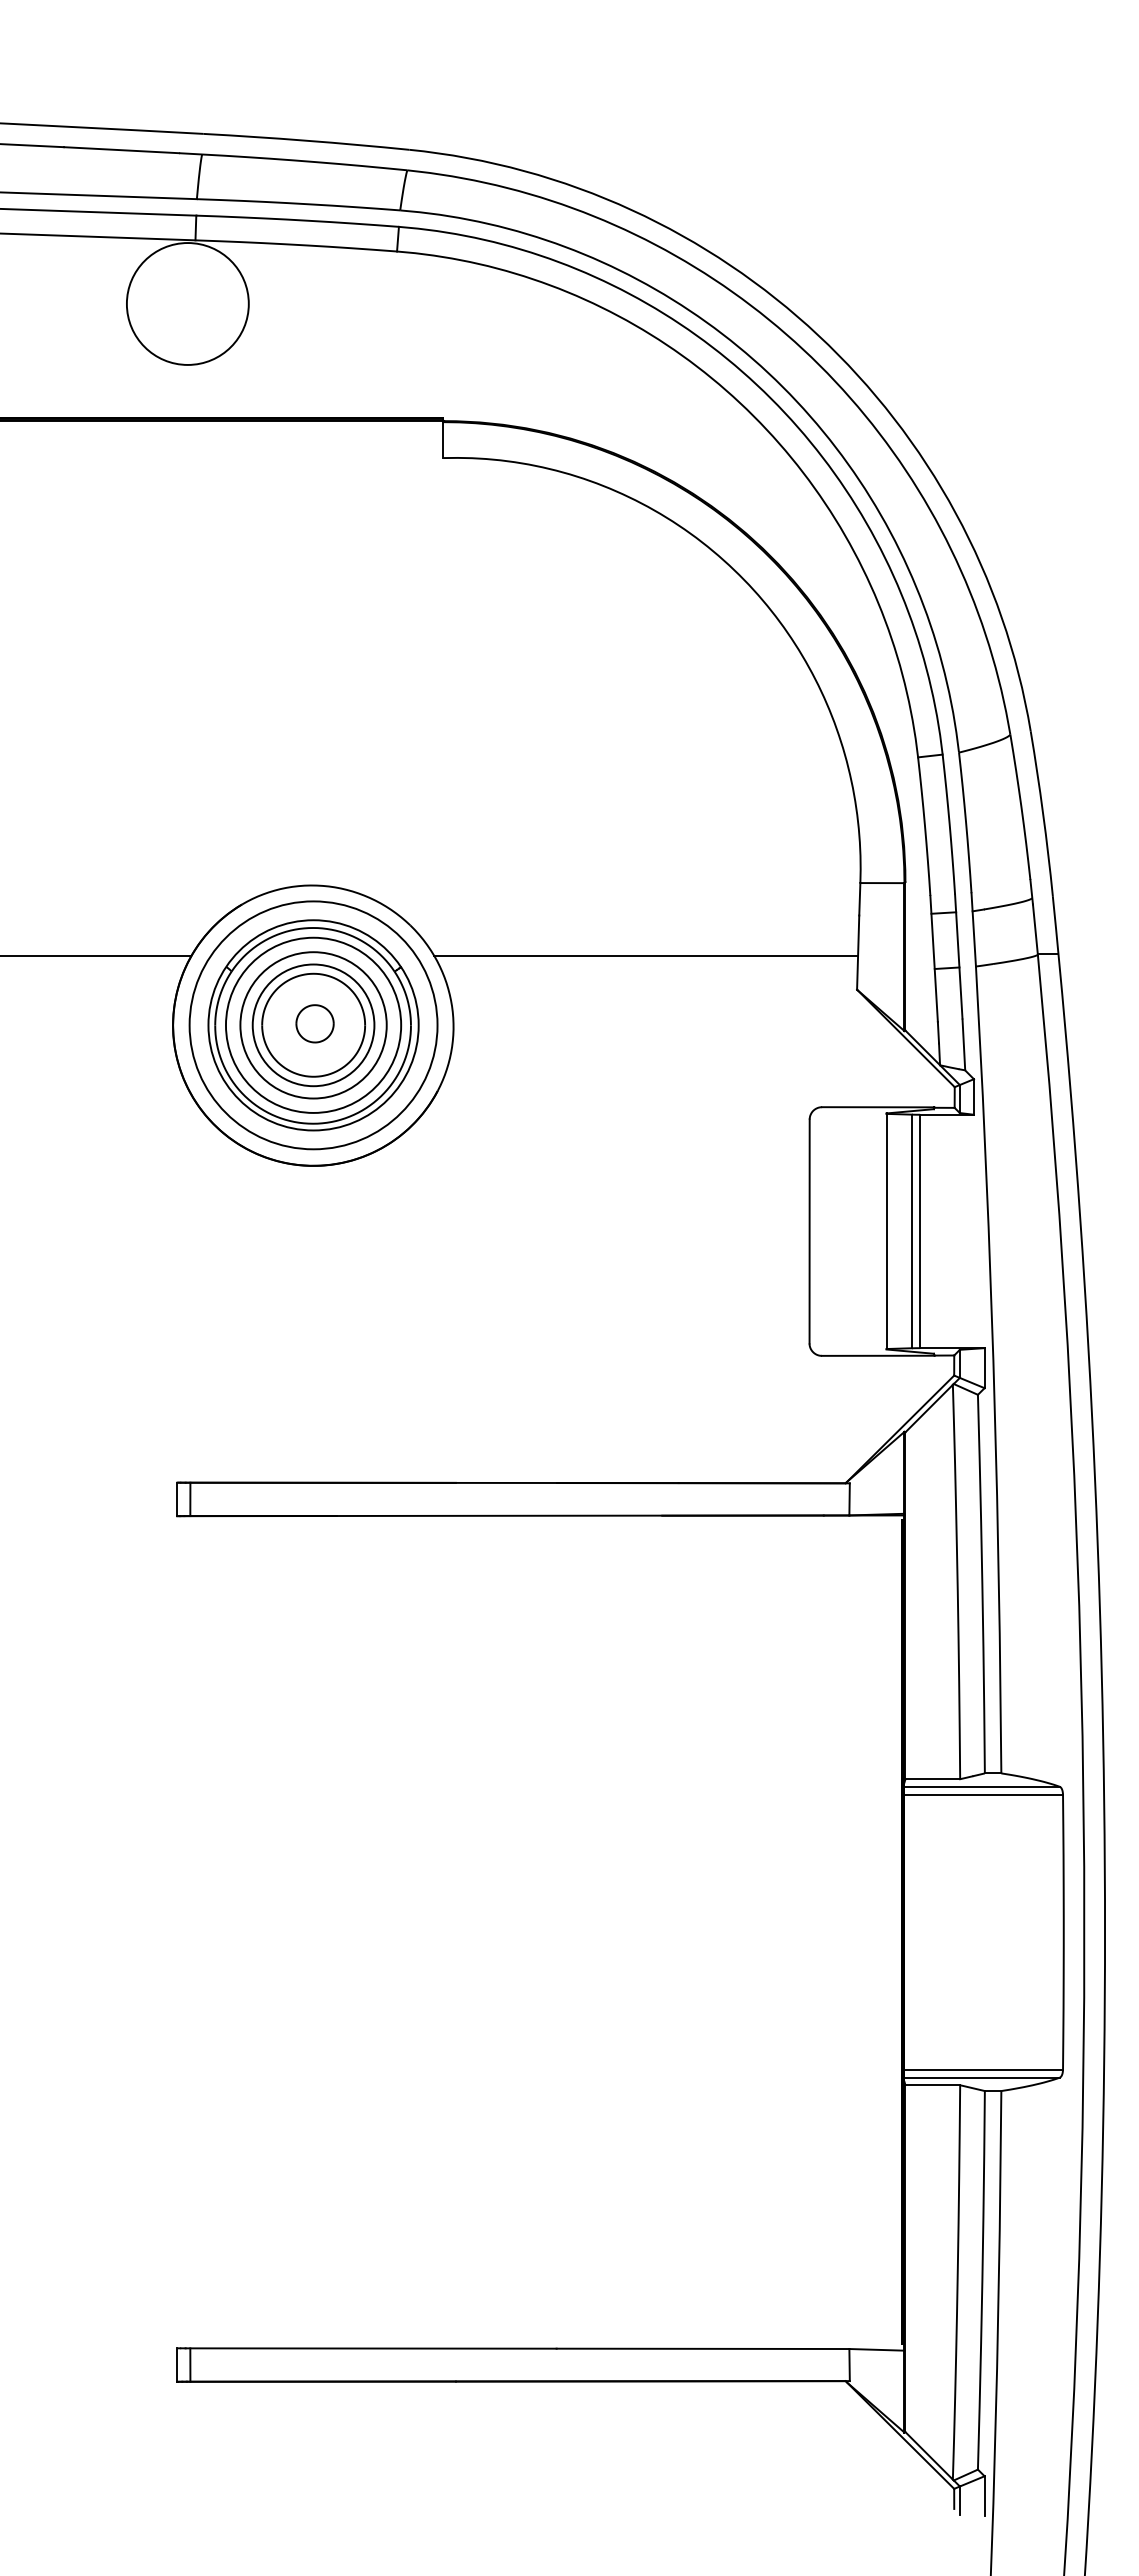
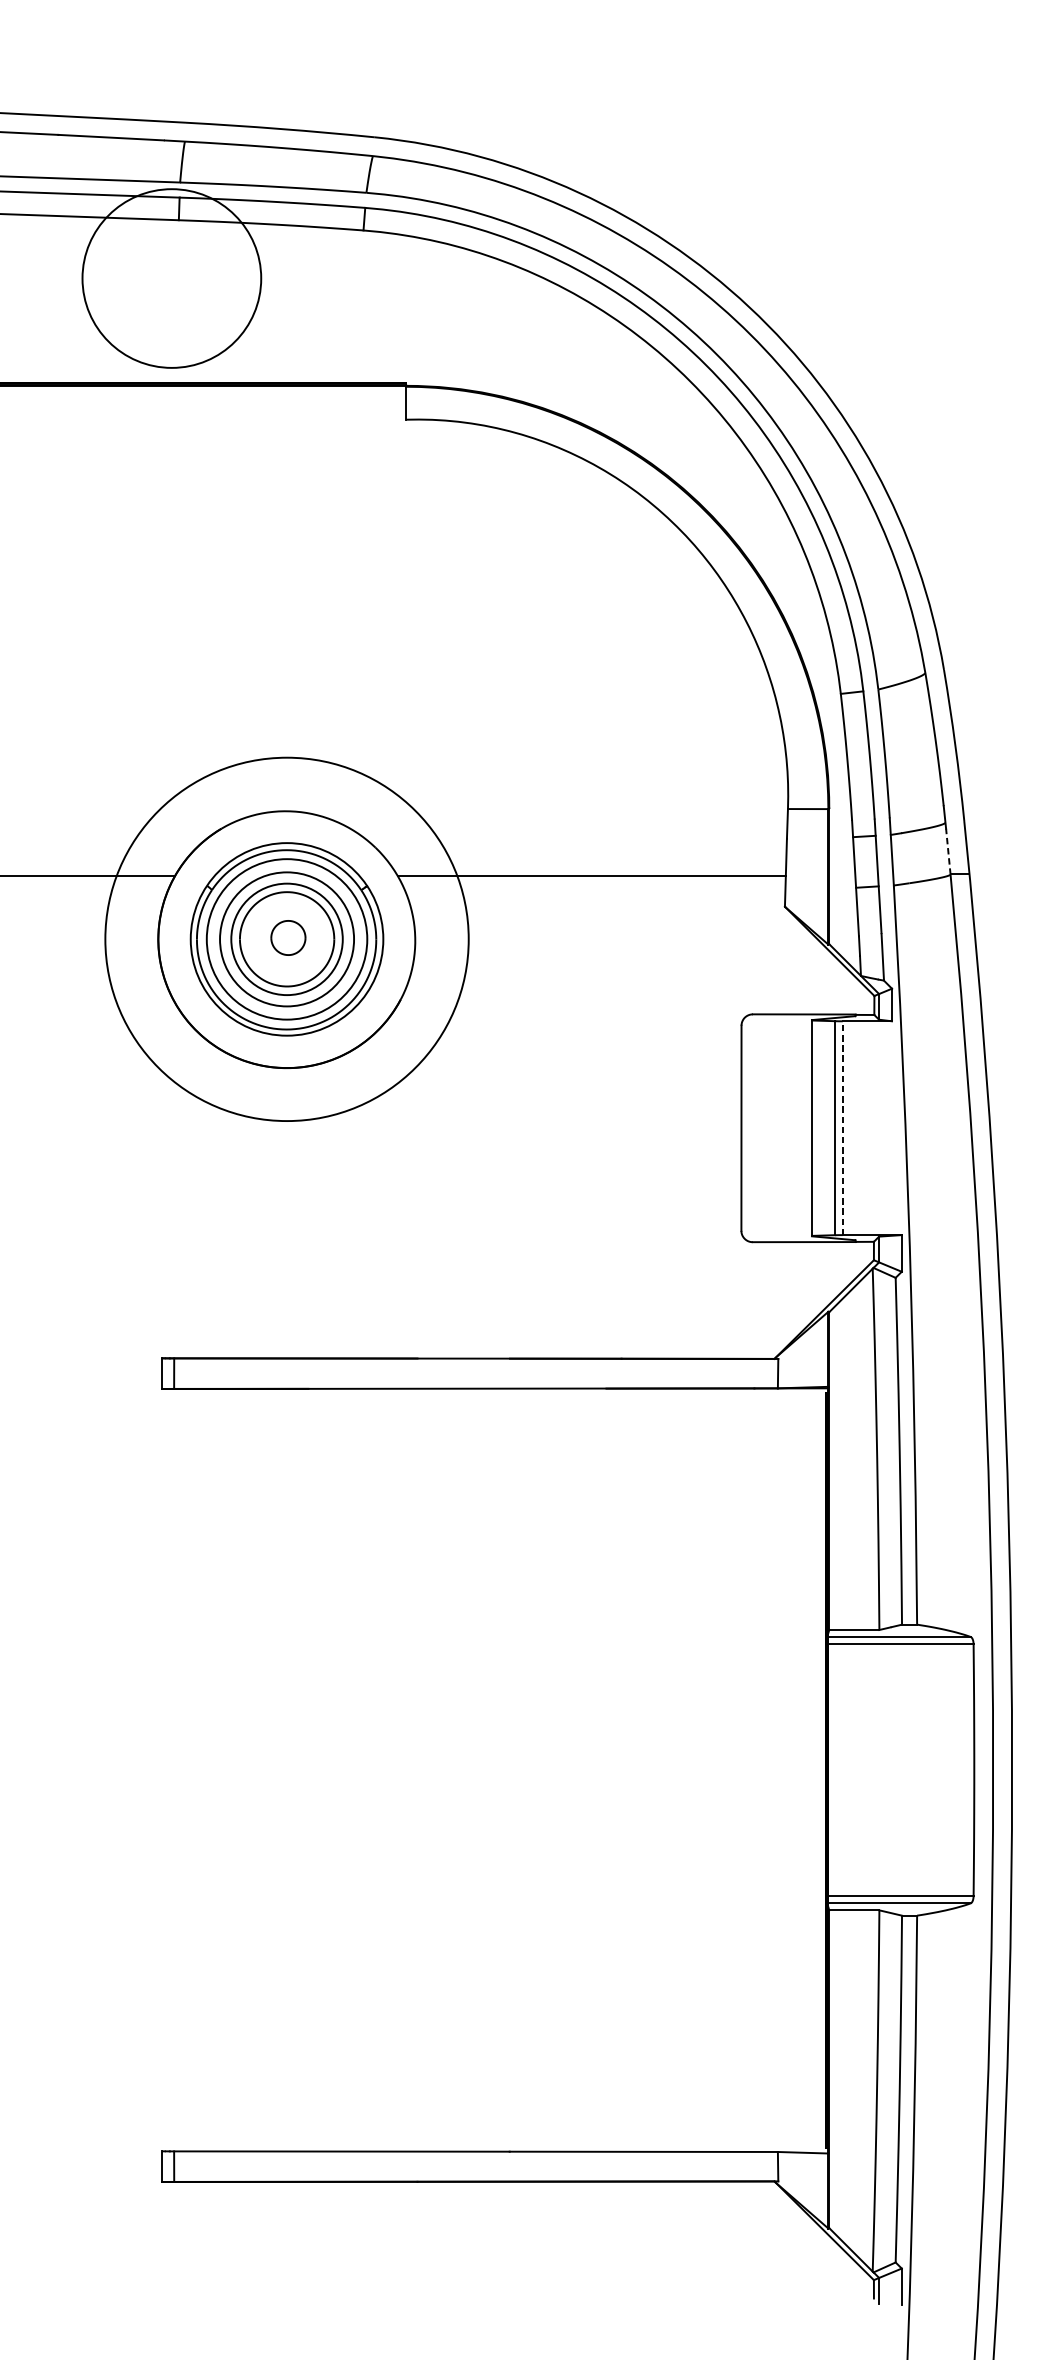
circle: (187, 303) -> (171, 278), size x1.6
line: (1035, 929) -> (948, 851), solid -> dashed
circle: (313, 1025) -> (286, 939), size x1.6
line: (920, 1231) -> (843, 1128), solid -> dashed

